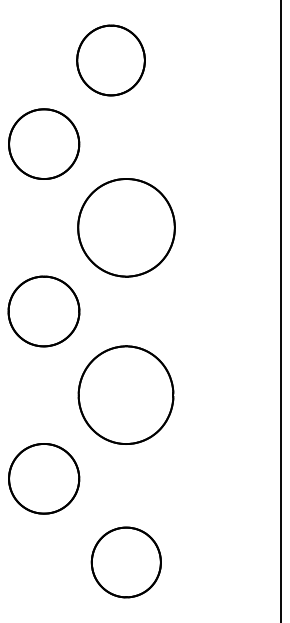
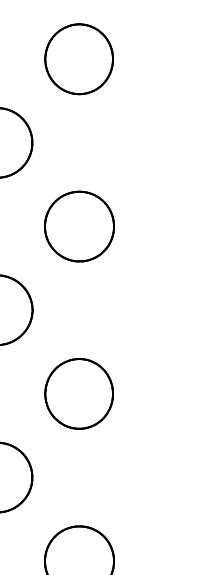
part: (110, 60) -> (78, 59), moved
part: (125, 227) -> (78, 226), size x0.71
part: (125, 394) -> (78, 393), size x0.71

